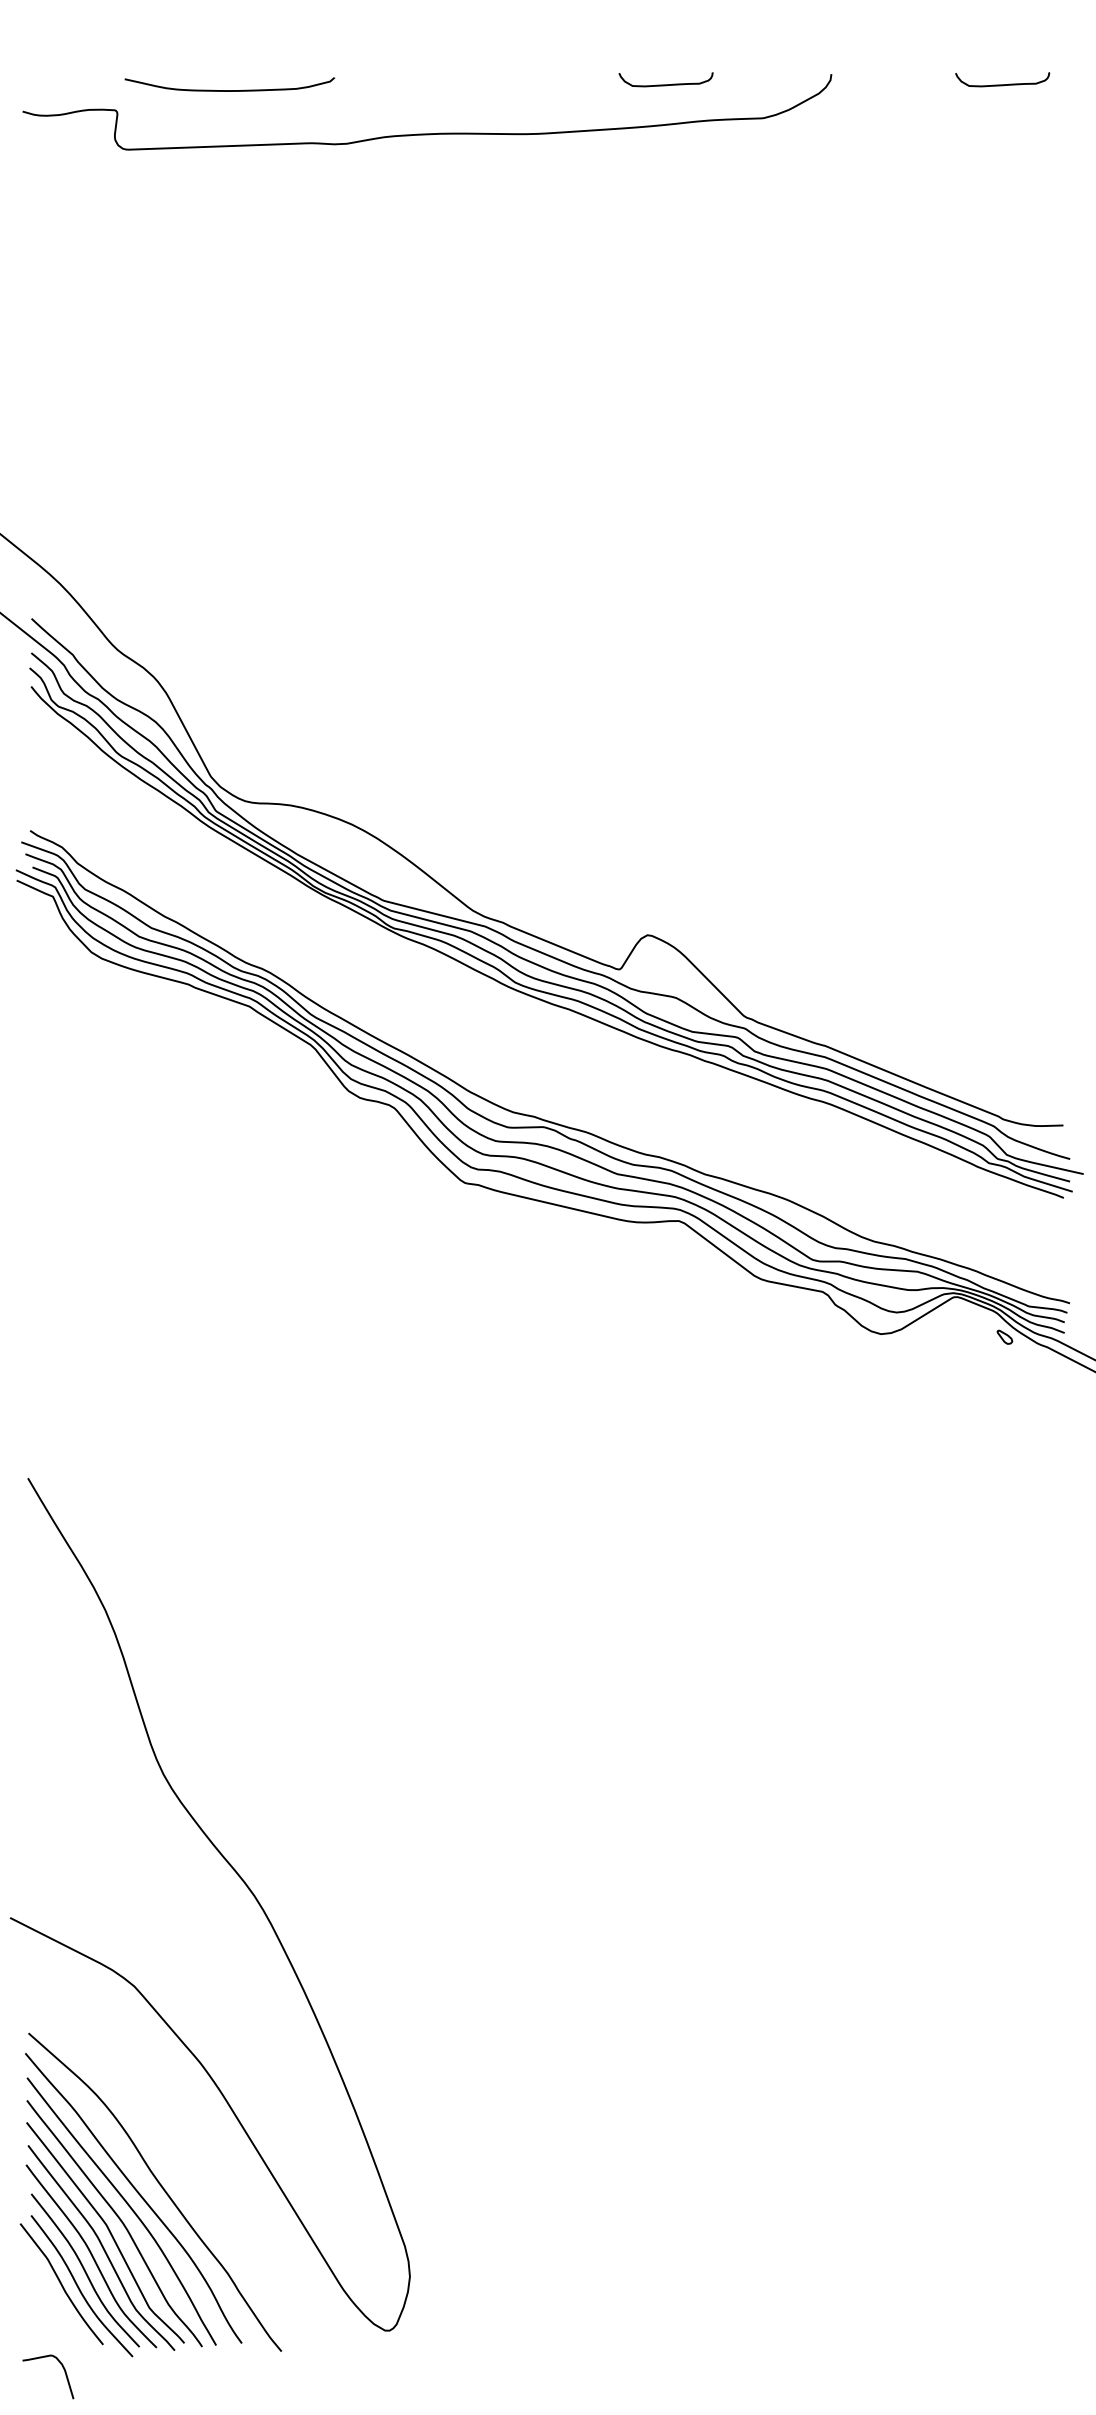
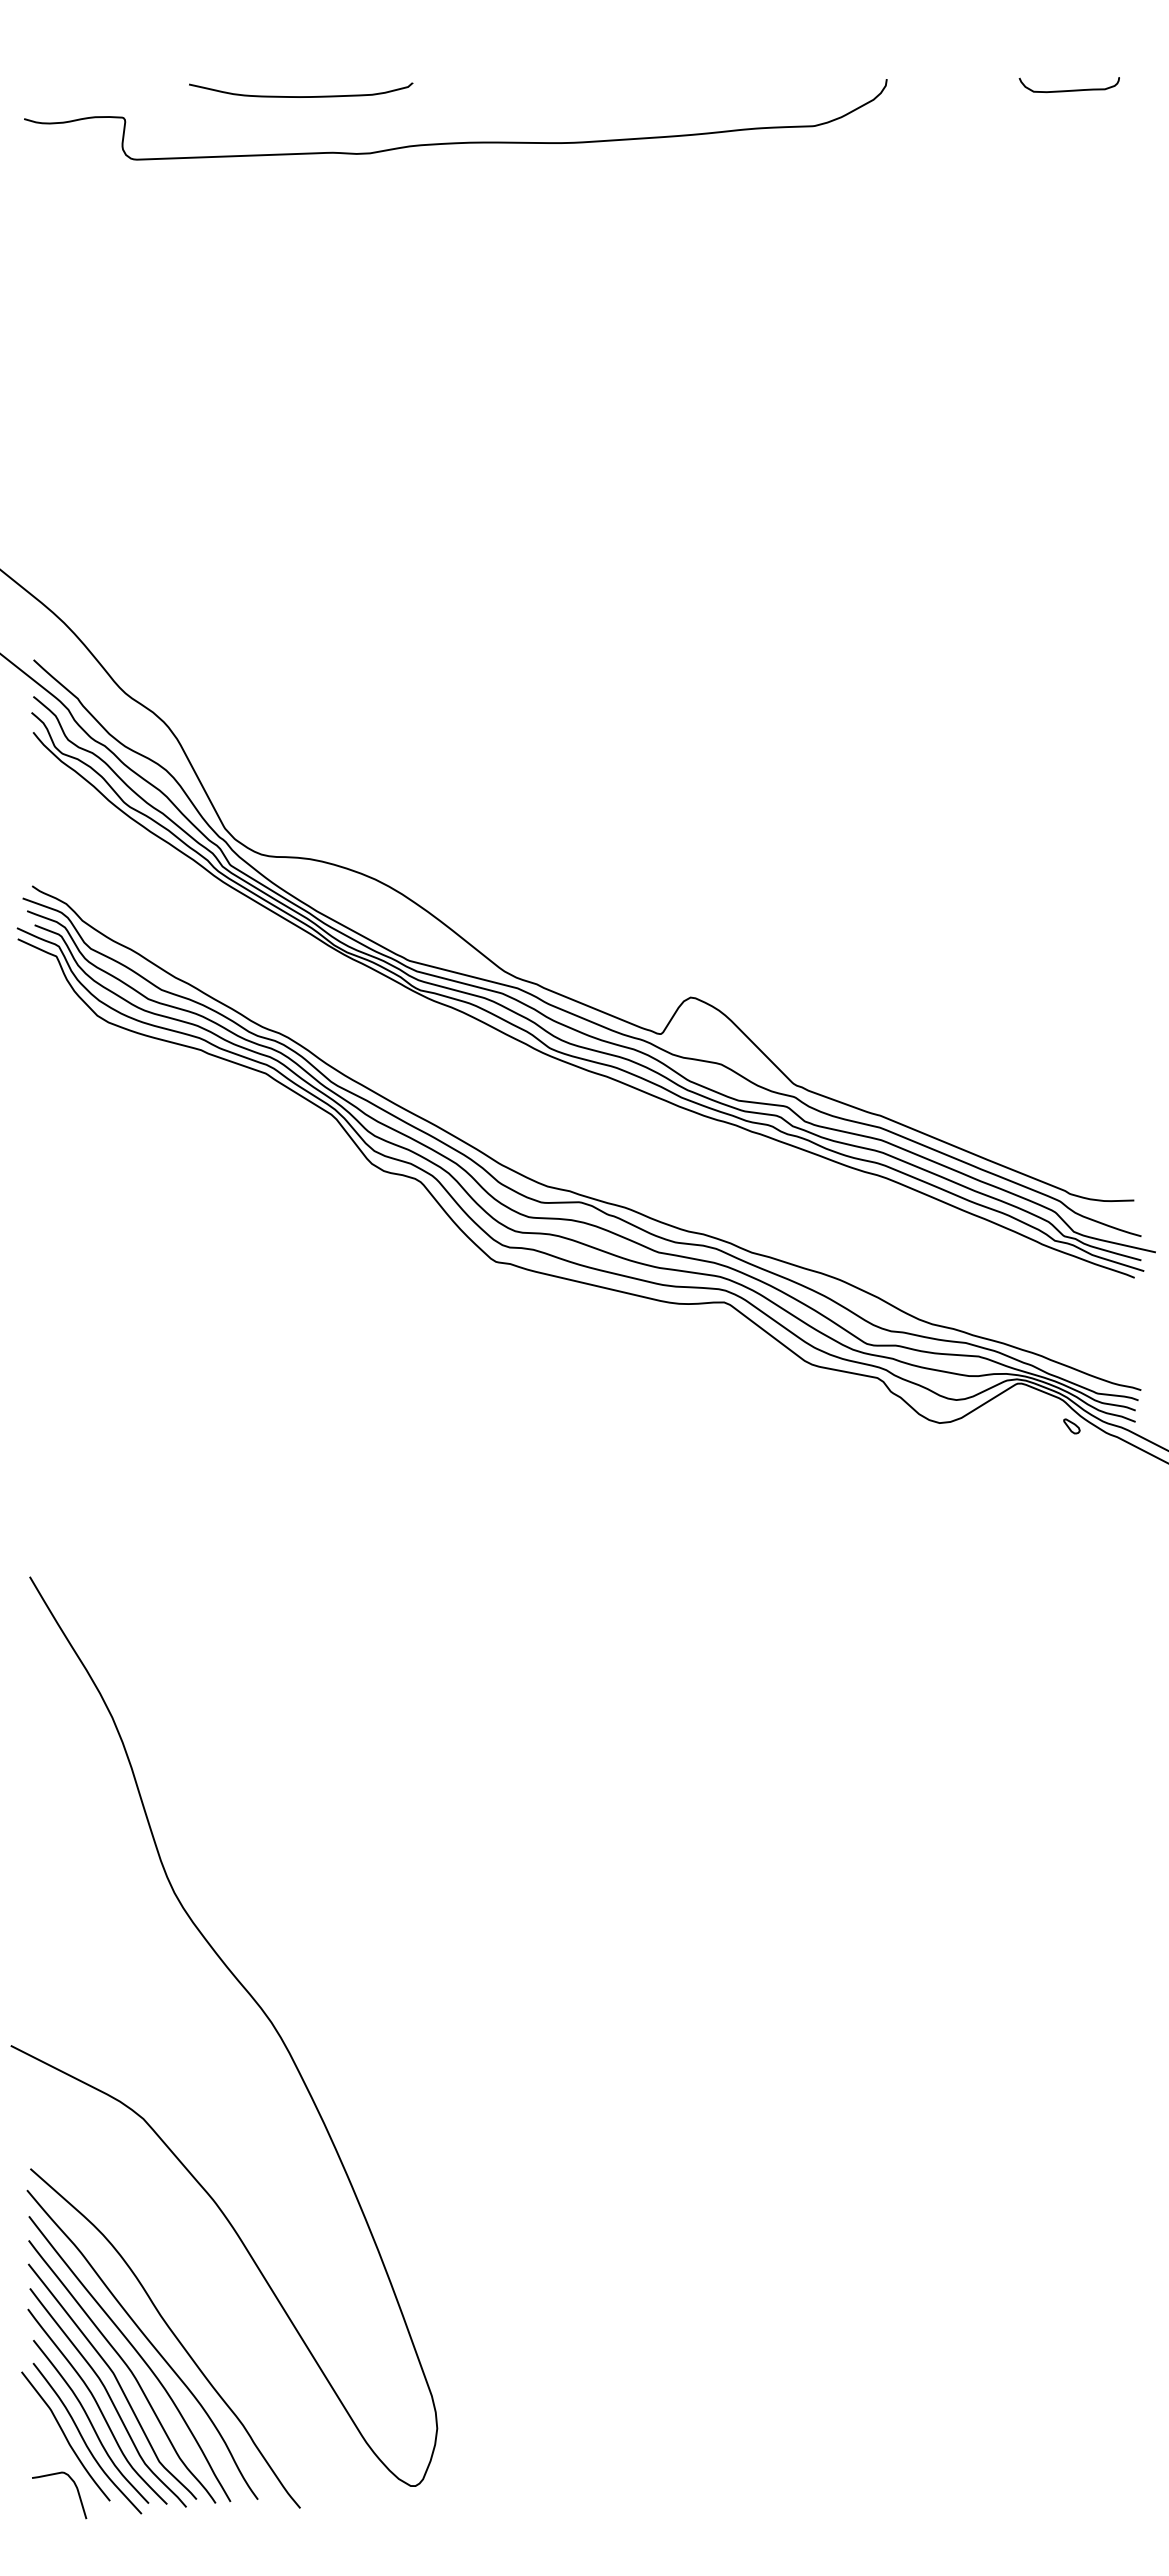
curve: (668, 83) -> (712, 89), removed
curve: (230, 90) -> (301, 96), moved
curve: (63, 2369) -> (75, 2487), moved

